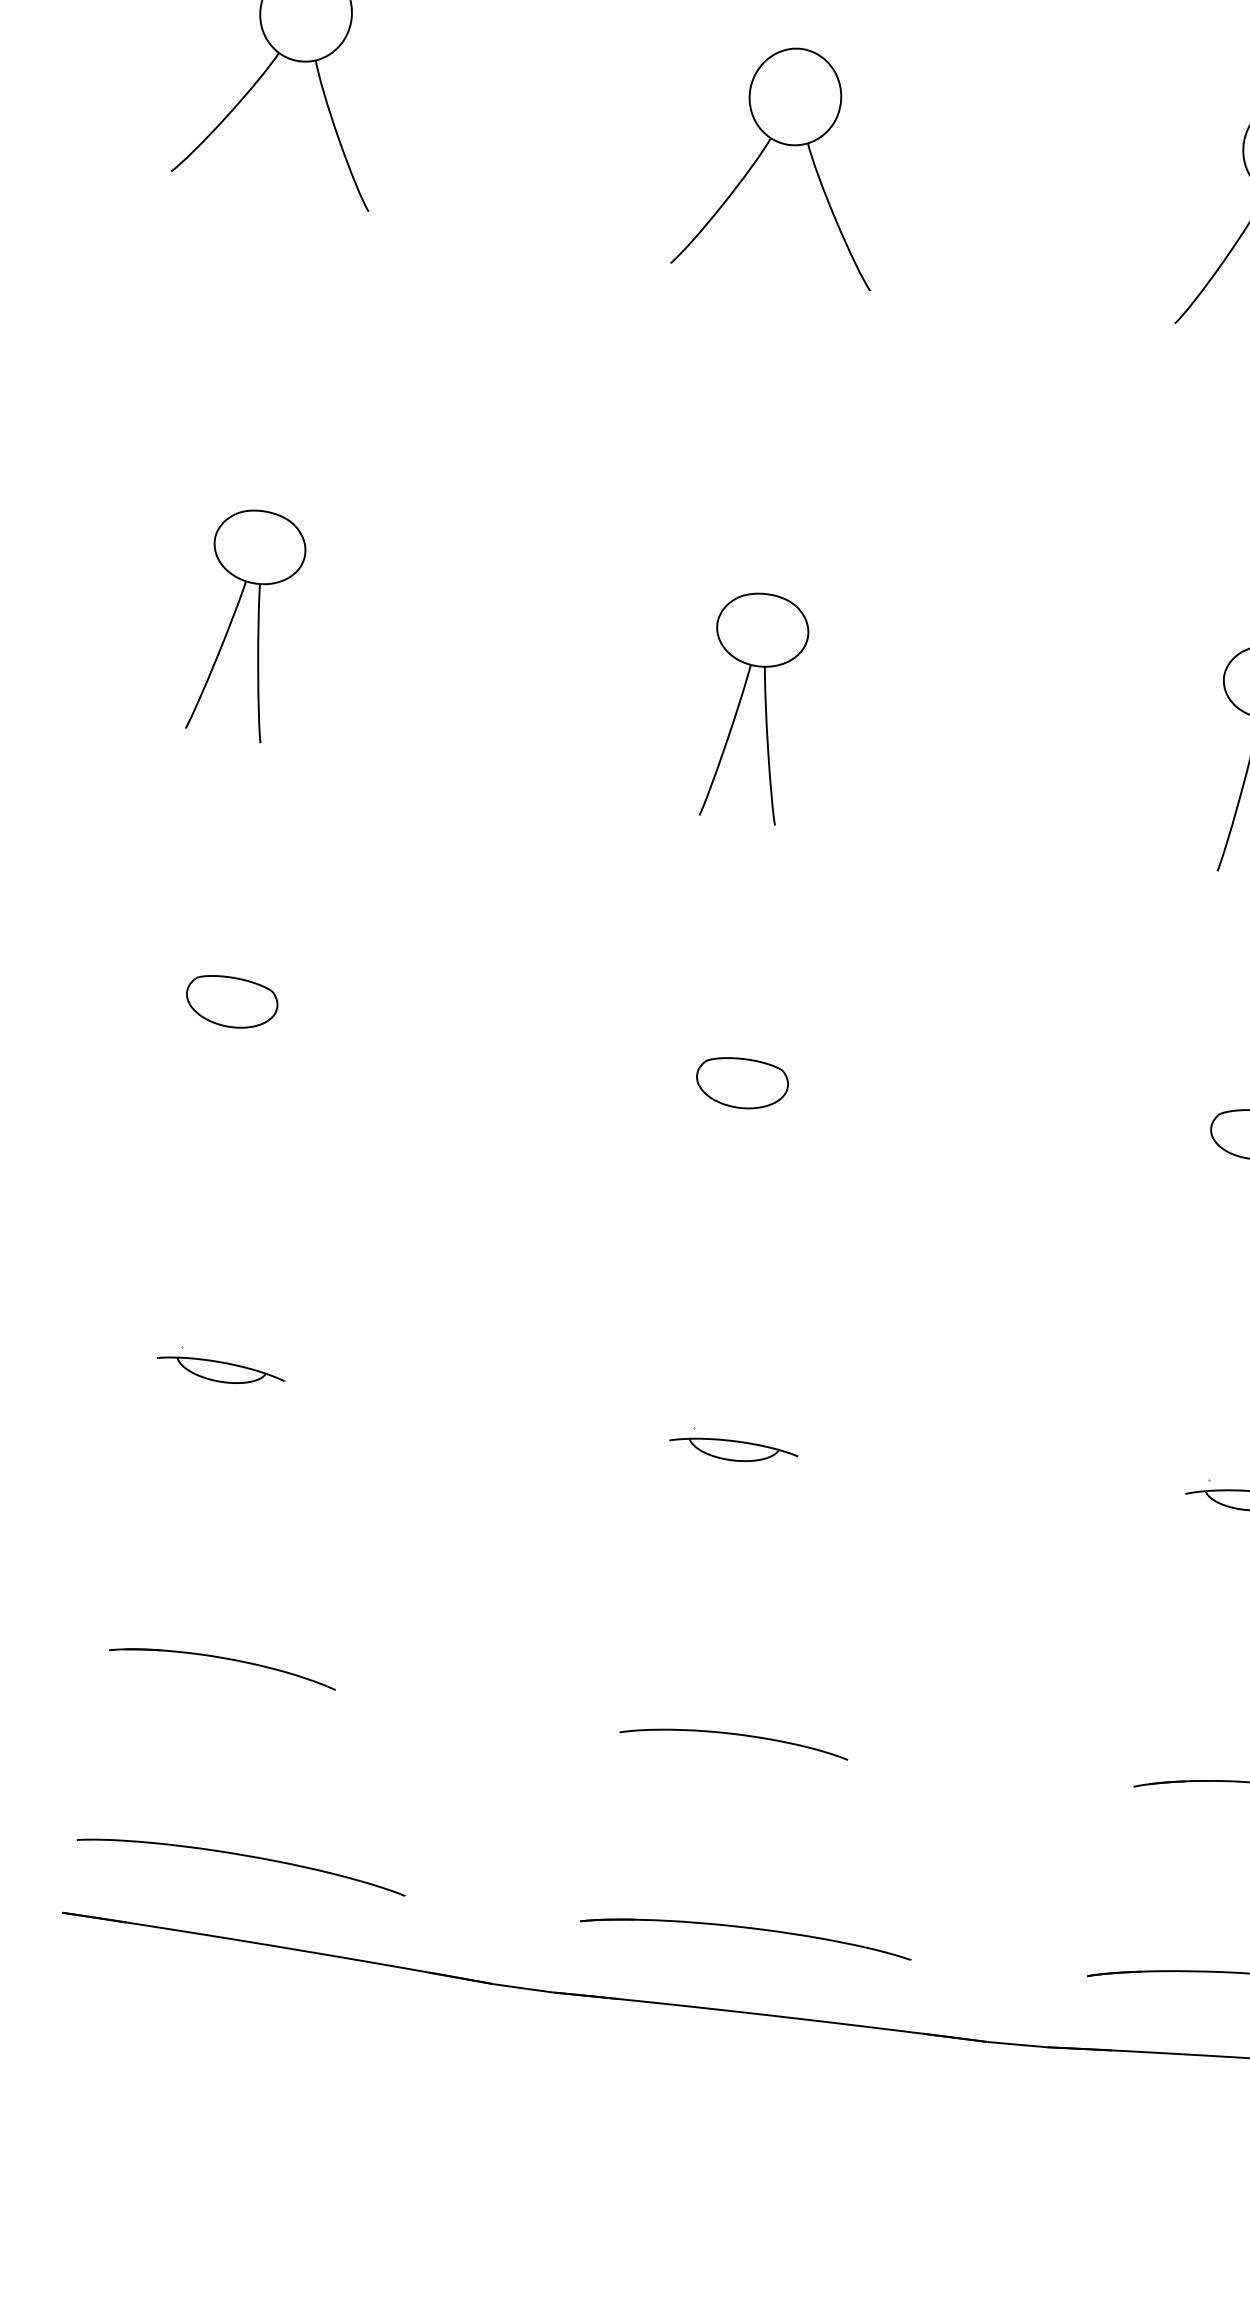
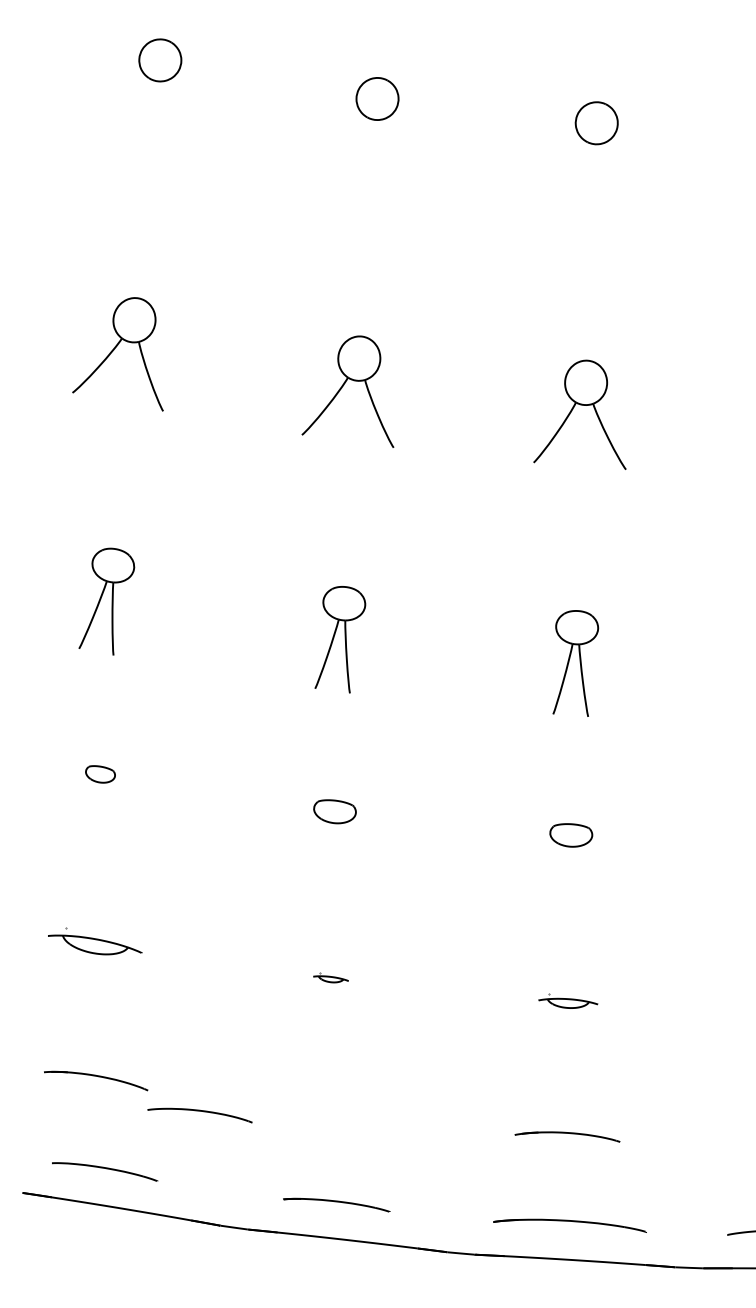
part: (232, 1002) -> (100, 774), size x0.7
part: (221, 1365) -> (95, 941), size x1.6
part: (732, 1443) -> (330, 977), size x0.6
part: (732, 1744) -> (199, 1115), moved
part: (240, 1866) -> (104, 1171), size x0.7
part: (745, 1940) -> (336, 1205), size x0.7

